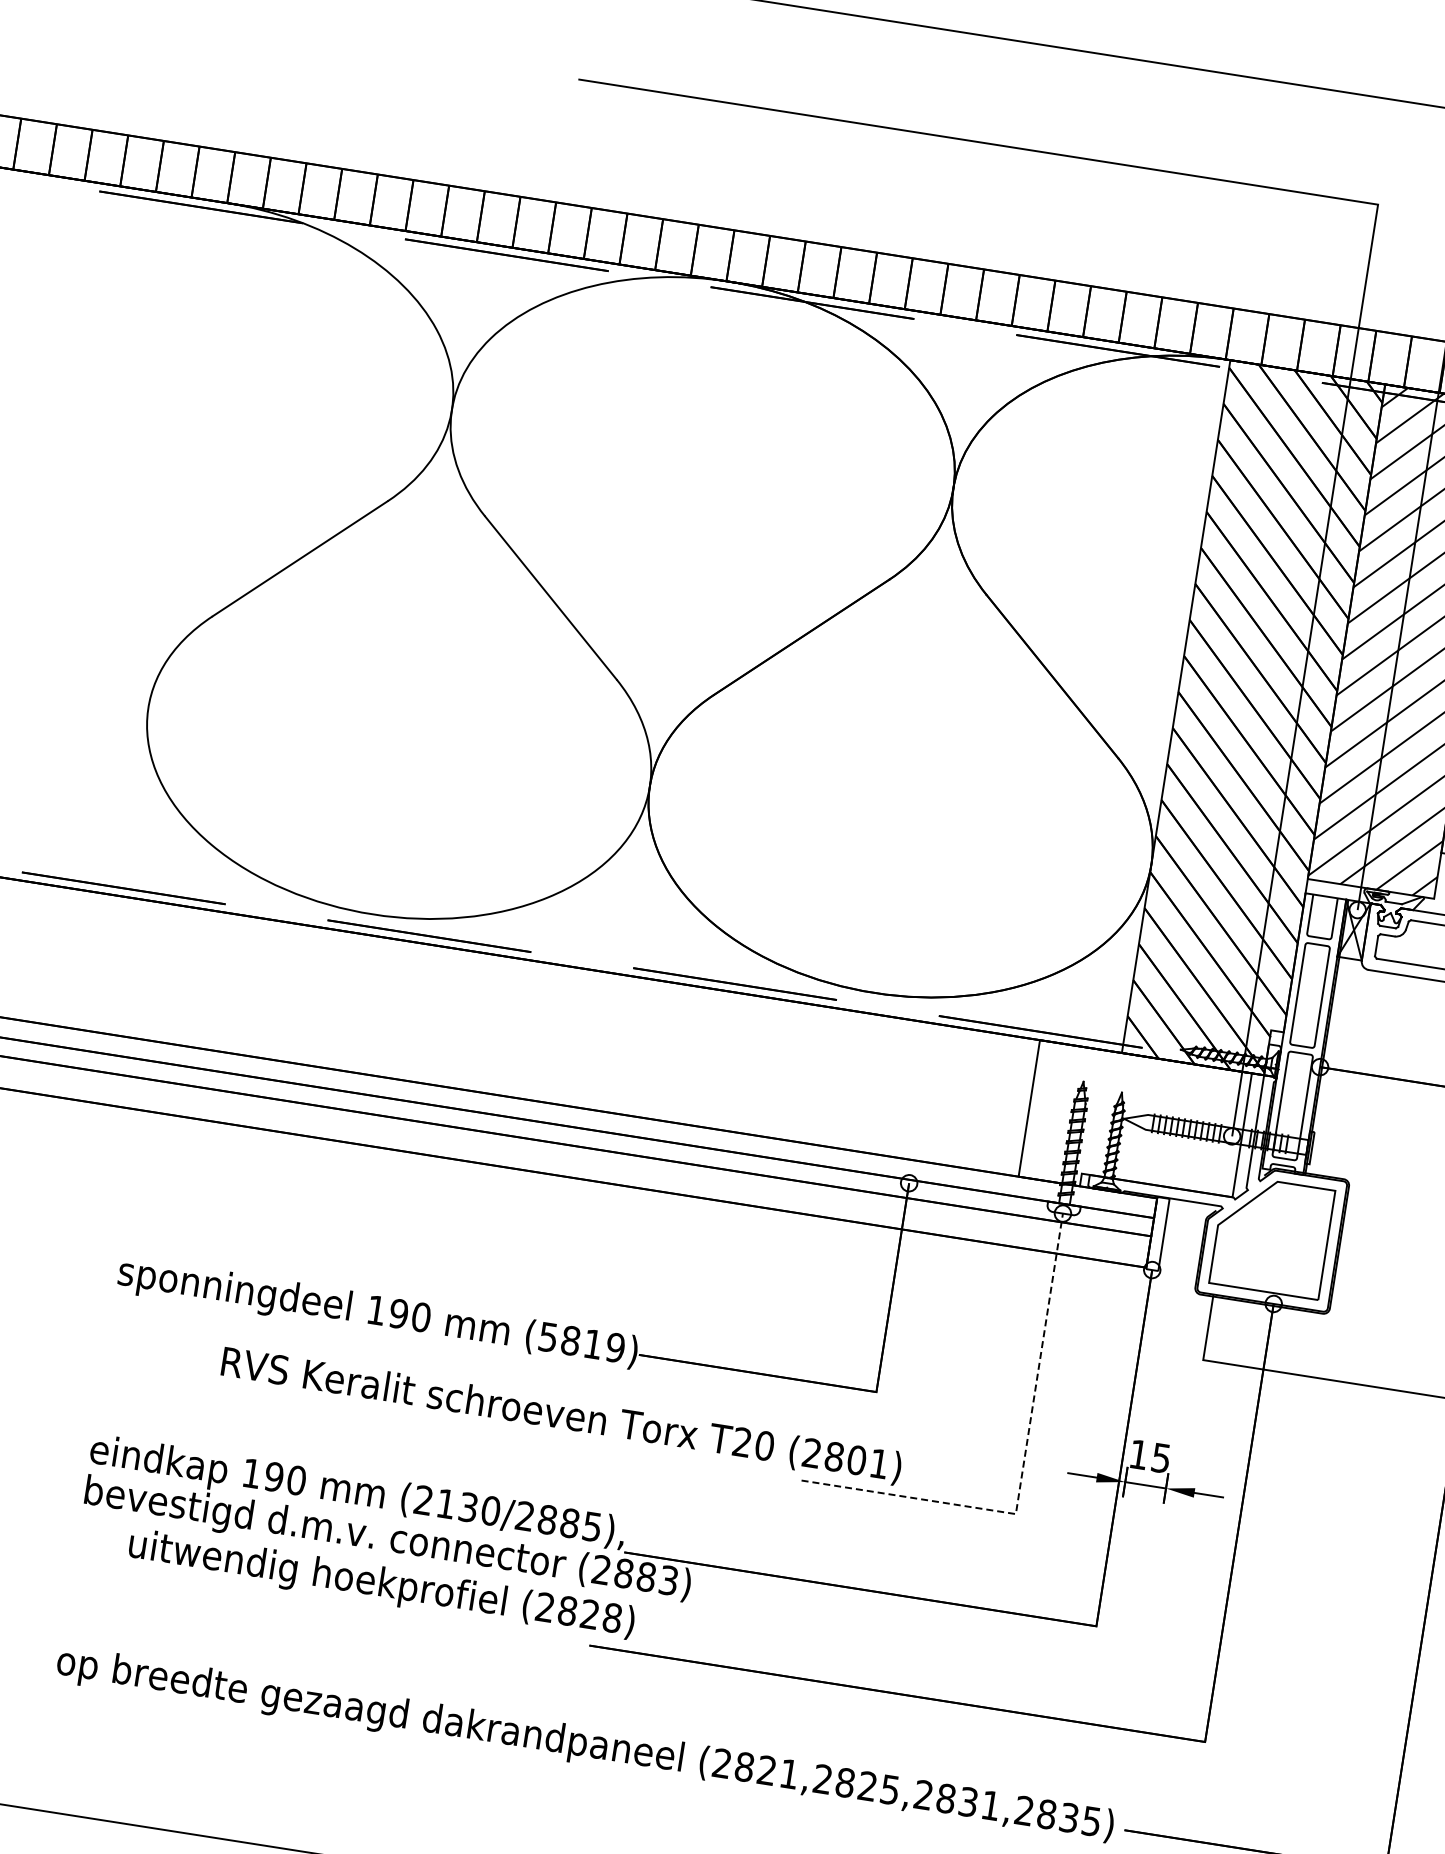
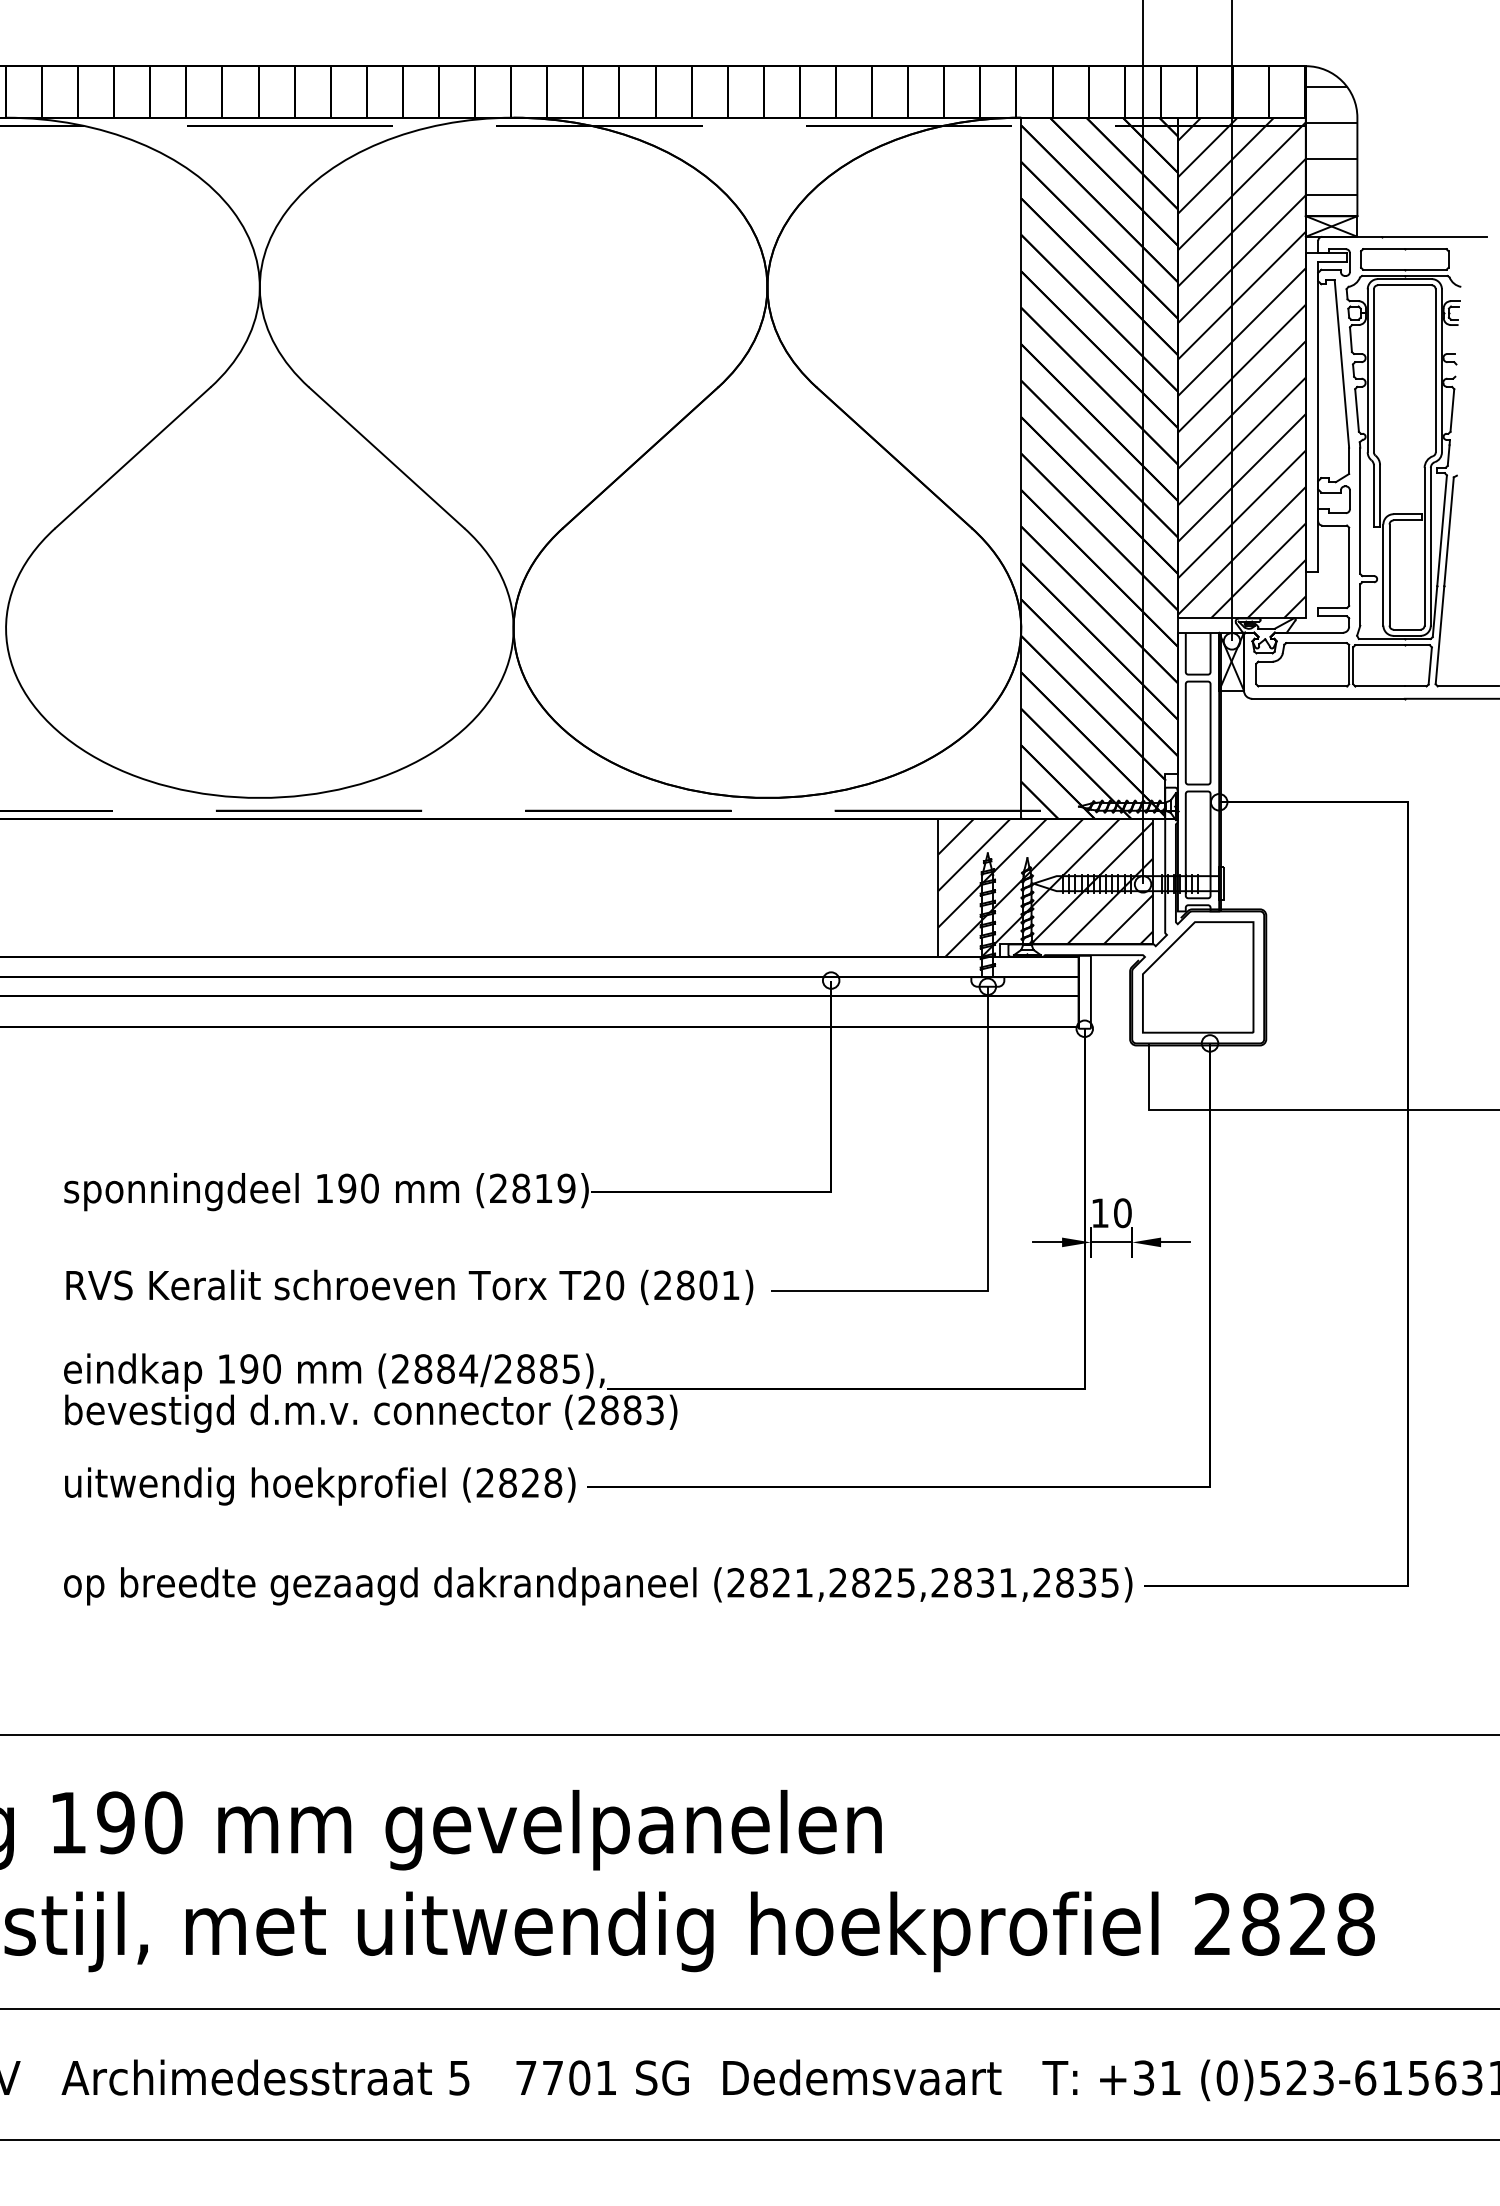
hatch: (1135, 1124) -> (1045, 887), added
text: (548, 1337) -> (498, 1188), (5819) -> (2819)
text: (561, 1415) -> (409, 1286), moved
text: (1160, 1458) -> (1122, 1213), 15 -> 10
line: (1022, 1471) -> (987, 1247), dashed -> solid
text: (469, 1506) -> (446, 1368), (2130/2885), -> (2884/2885),
text: (381, 1585) -> (320, 1486), moved

